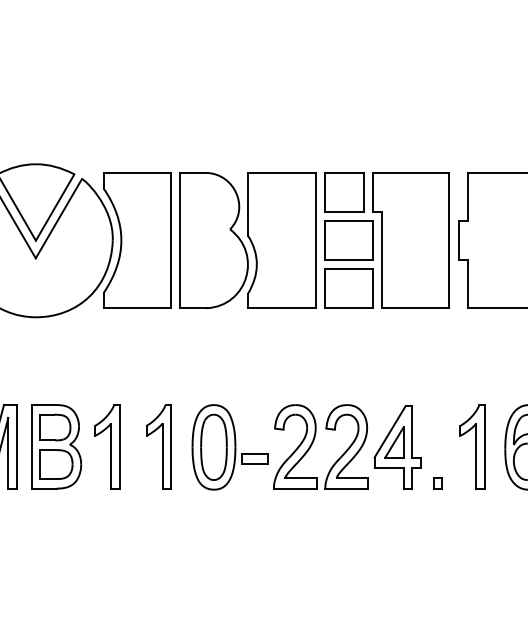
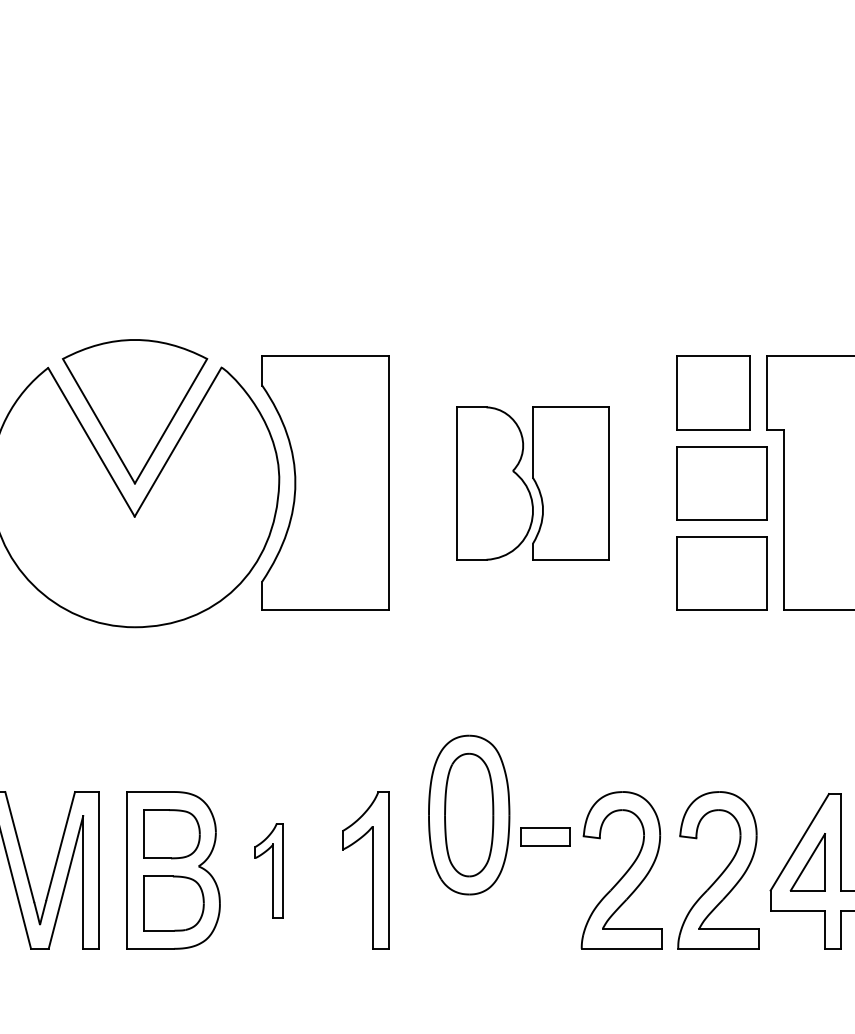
part: (247, 240) -> (532, 483), size x0.6
part: (107, 446) -> (269, 869), size x0.6
part: (229, 447) -> (498, 815), moved

